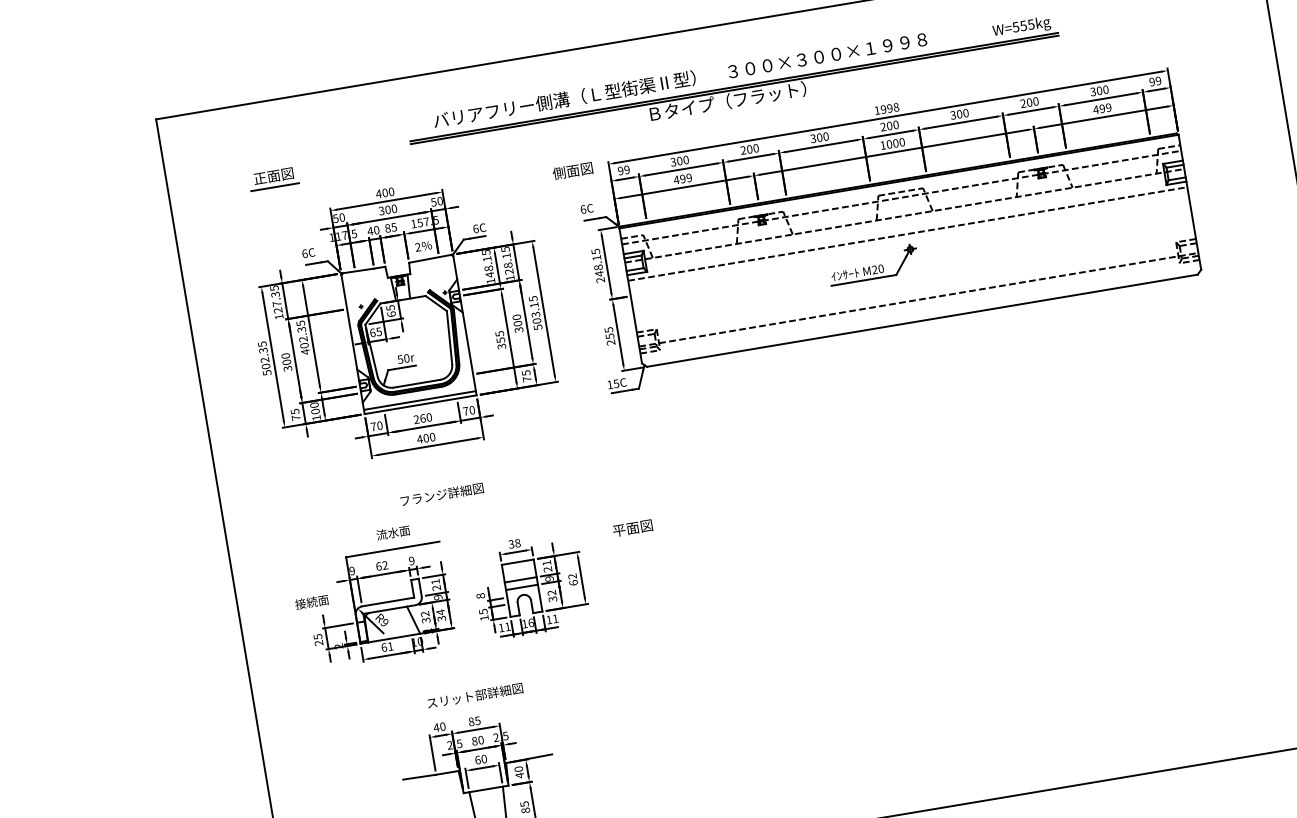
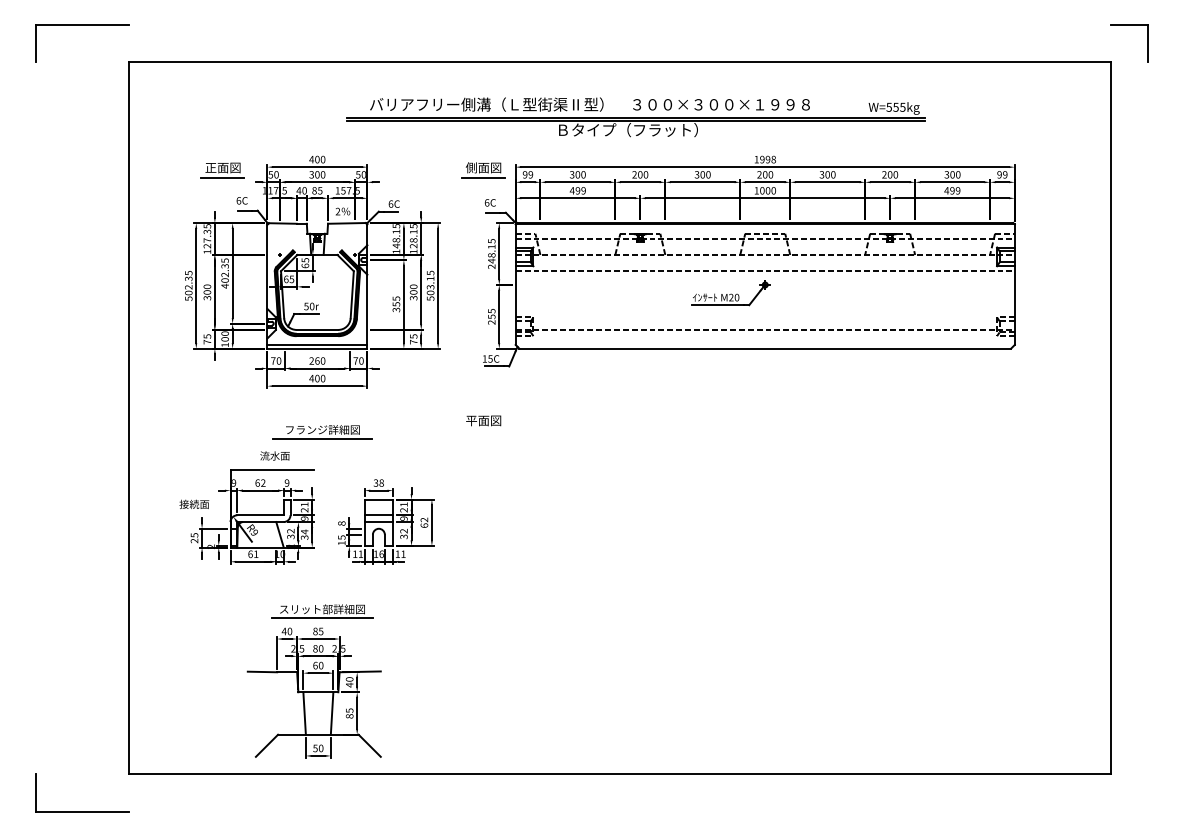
part: (96, 86) -> (82, 25), added
part: (273, 179) -> (222, 170), moved
line: (574, 181) -> (483, 177), added
line: (442, 504) -> (321, 438), added
text: (632, 527) -> (483, 420), moved
line: (476, 706) -> (322, 618), added

